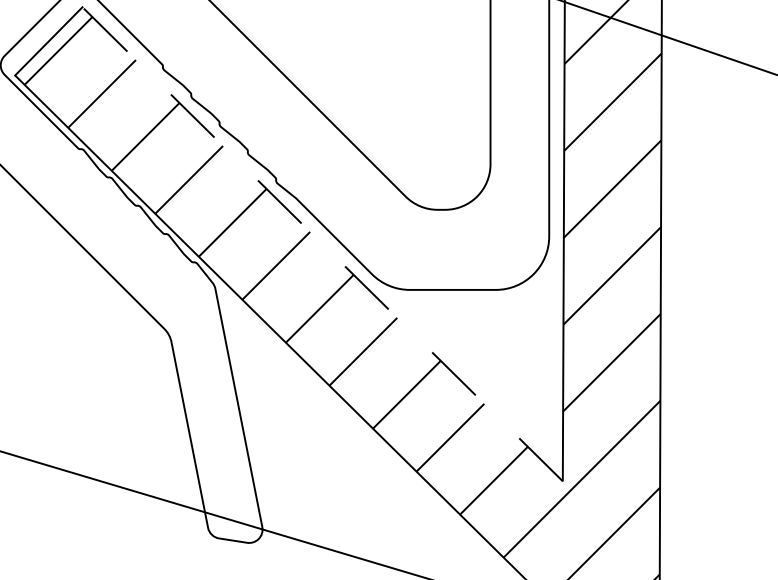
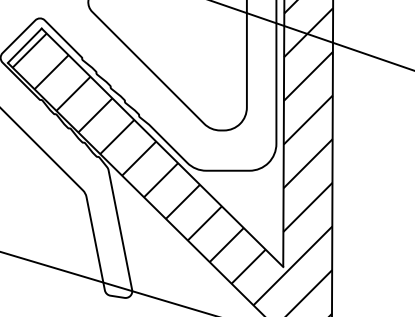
line: (322, 243) -> (162, 147), dashed -> solid

